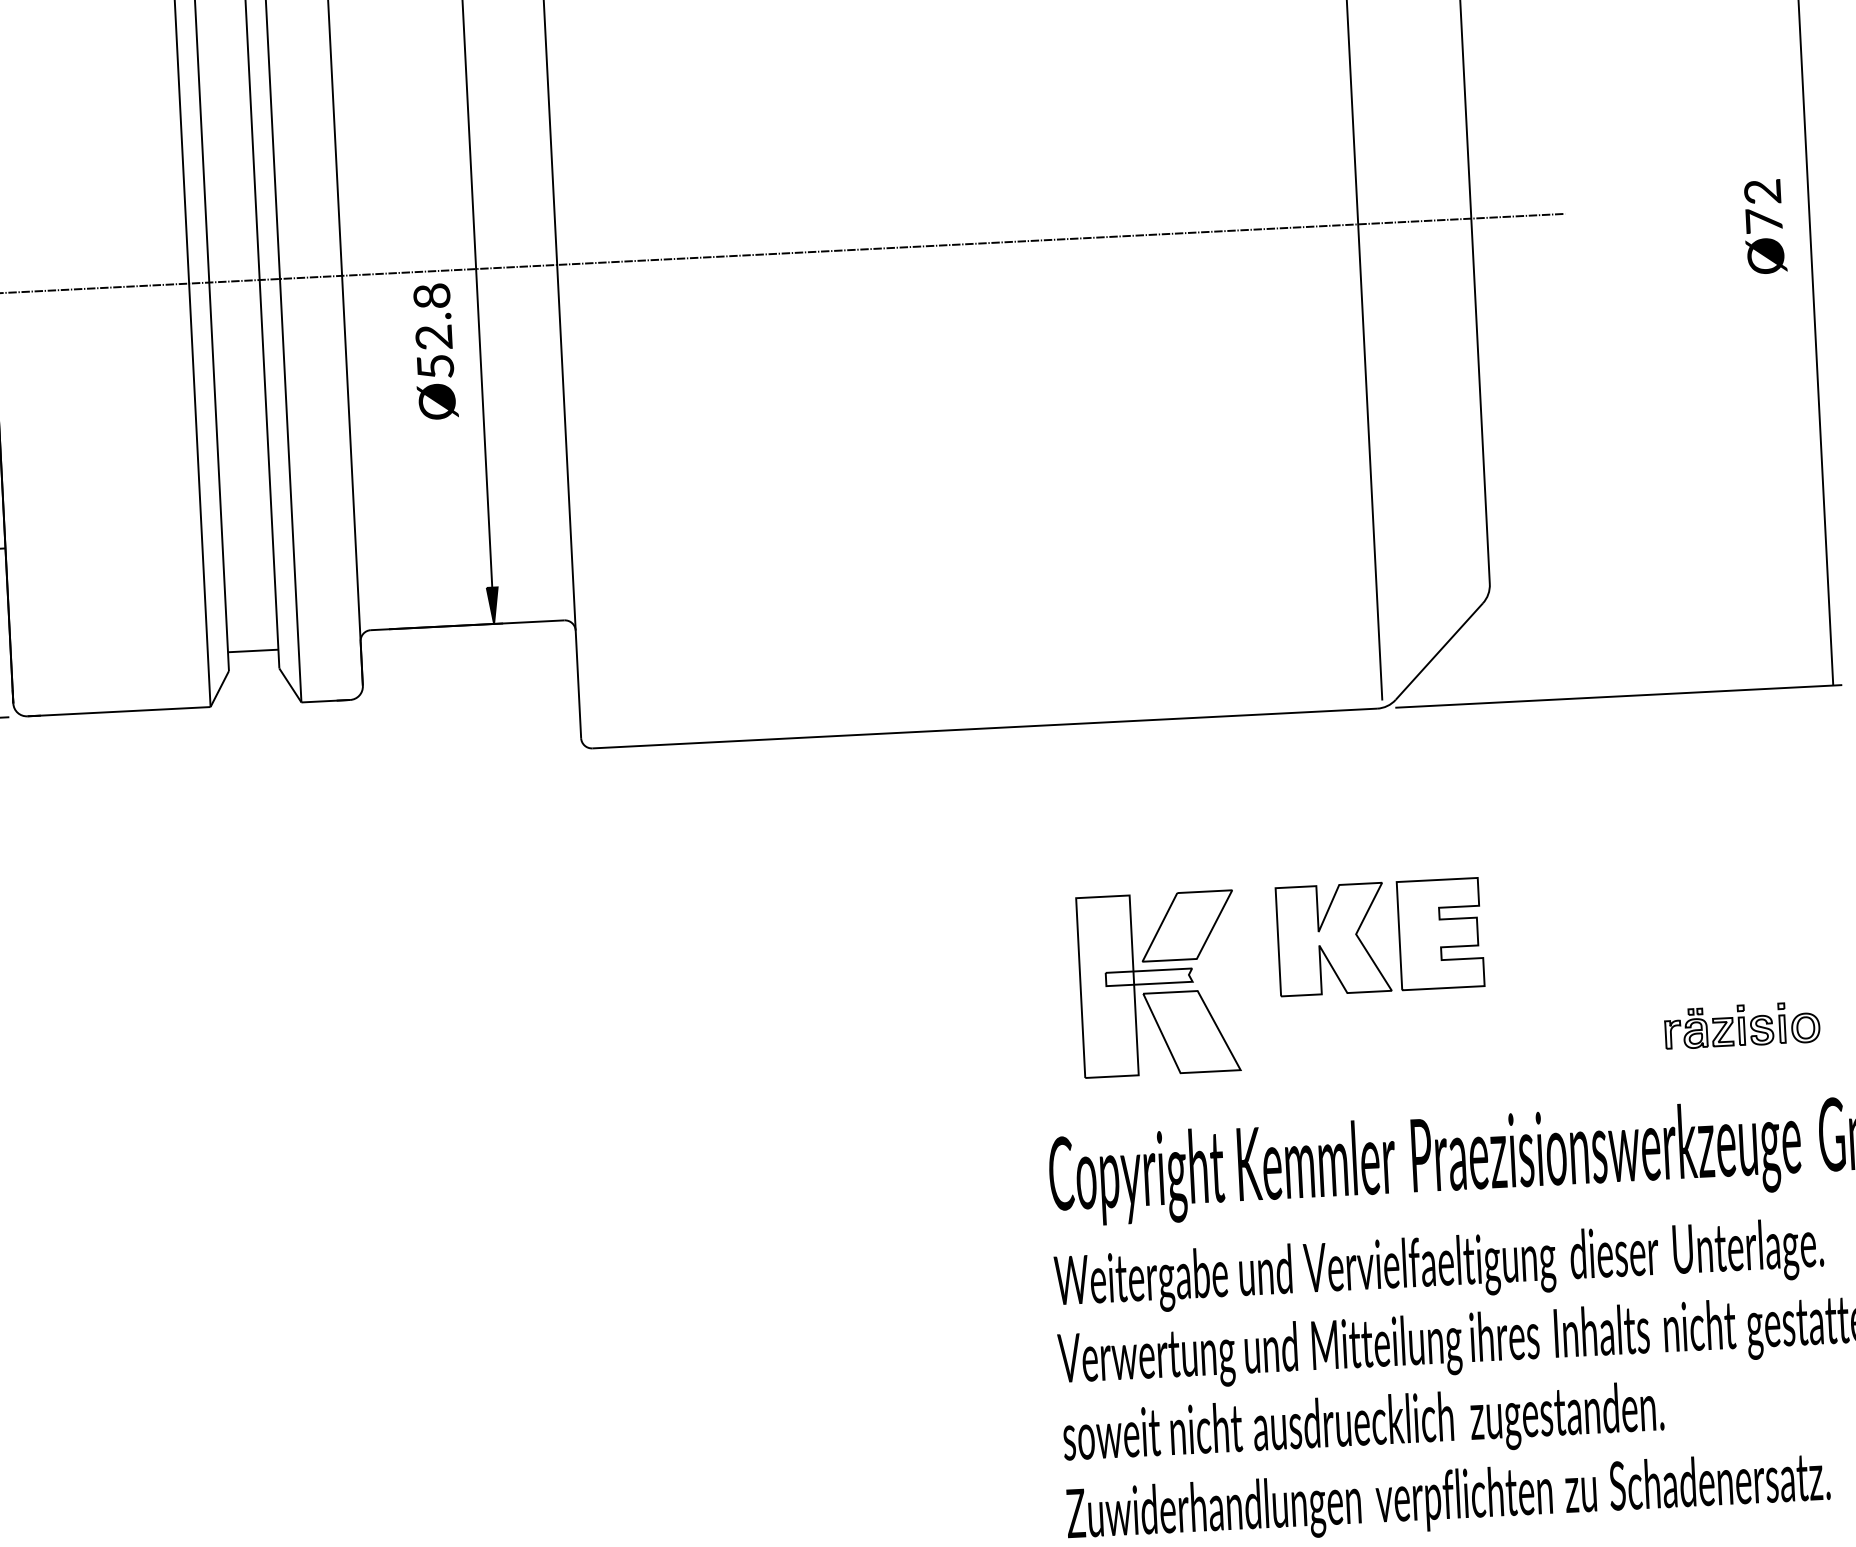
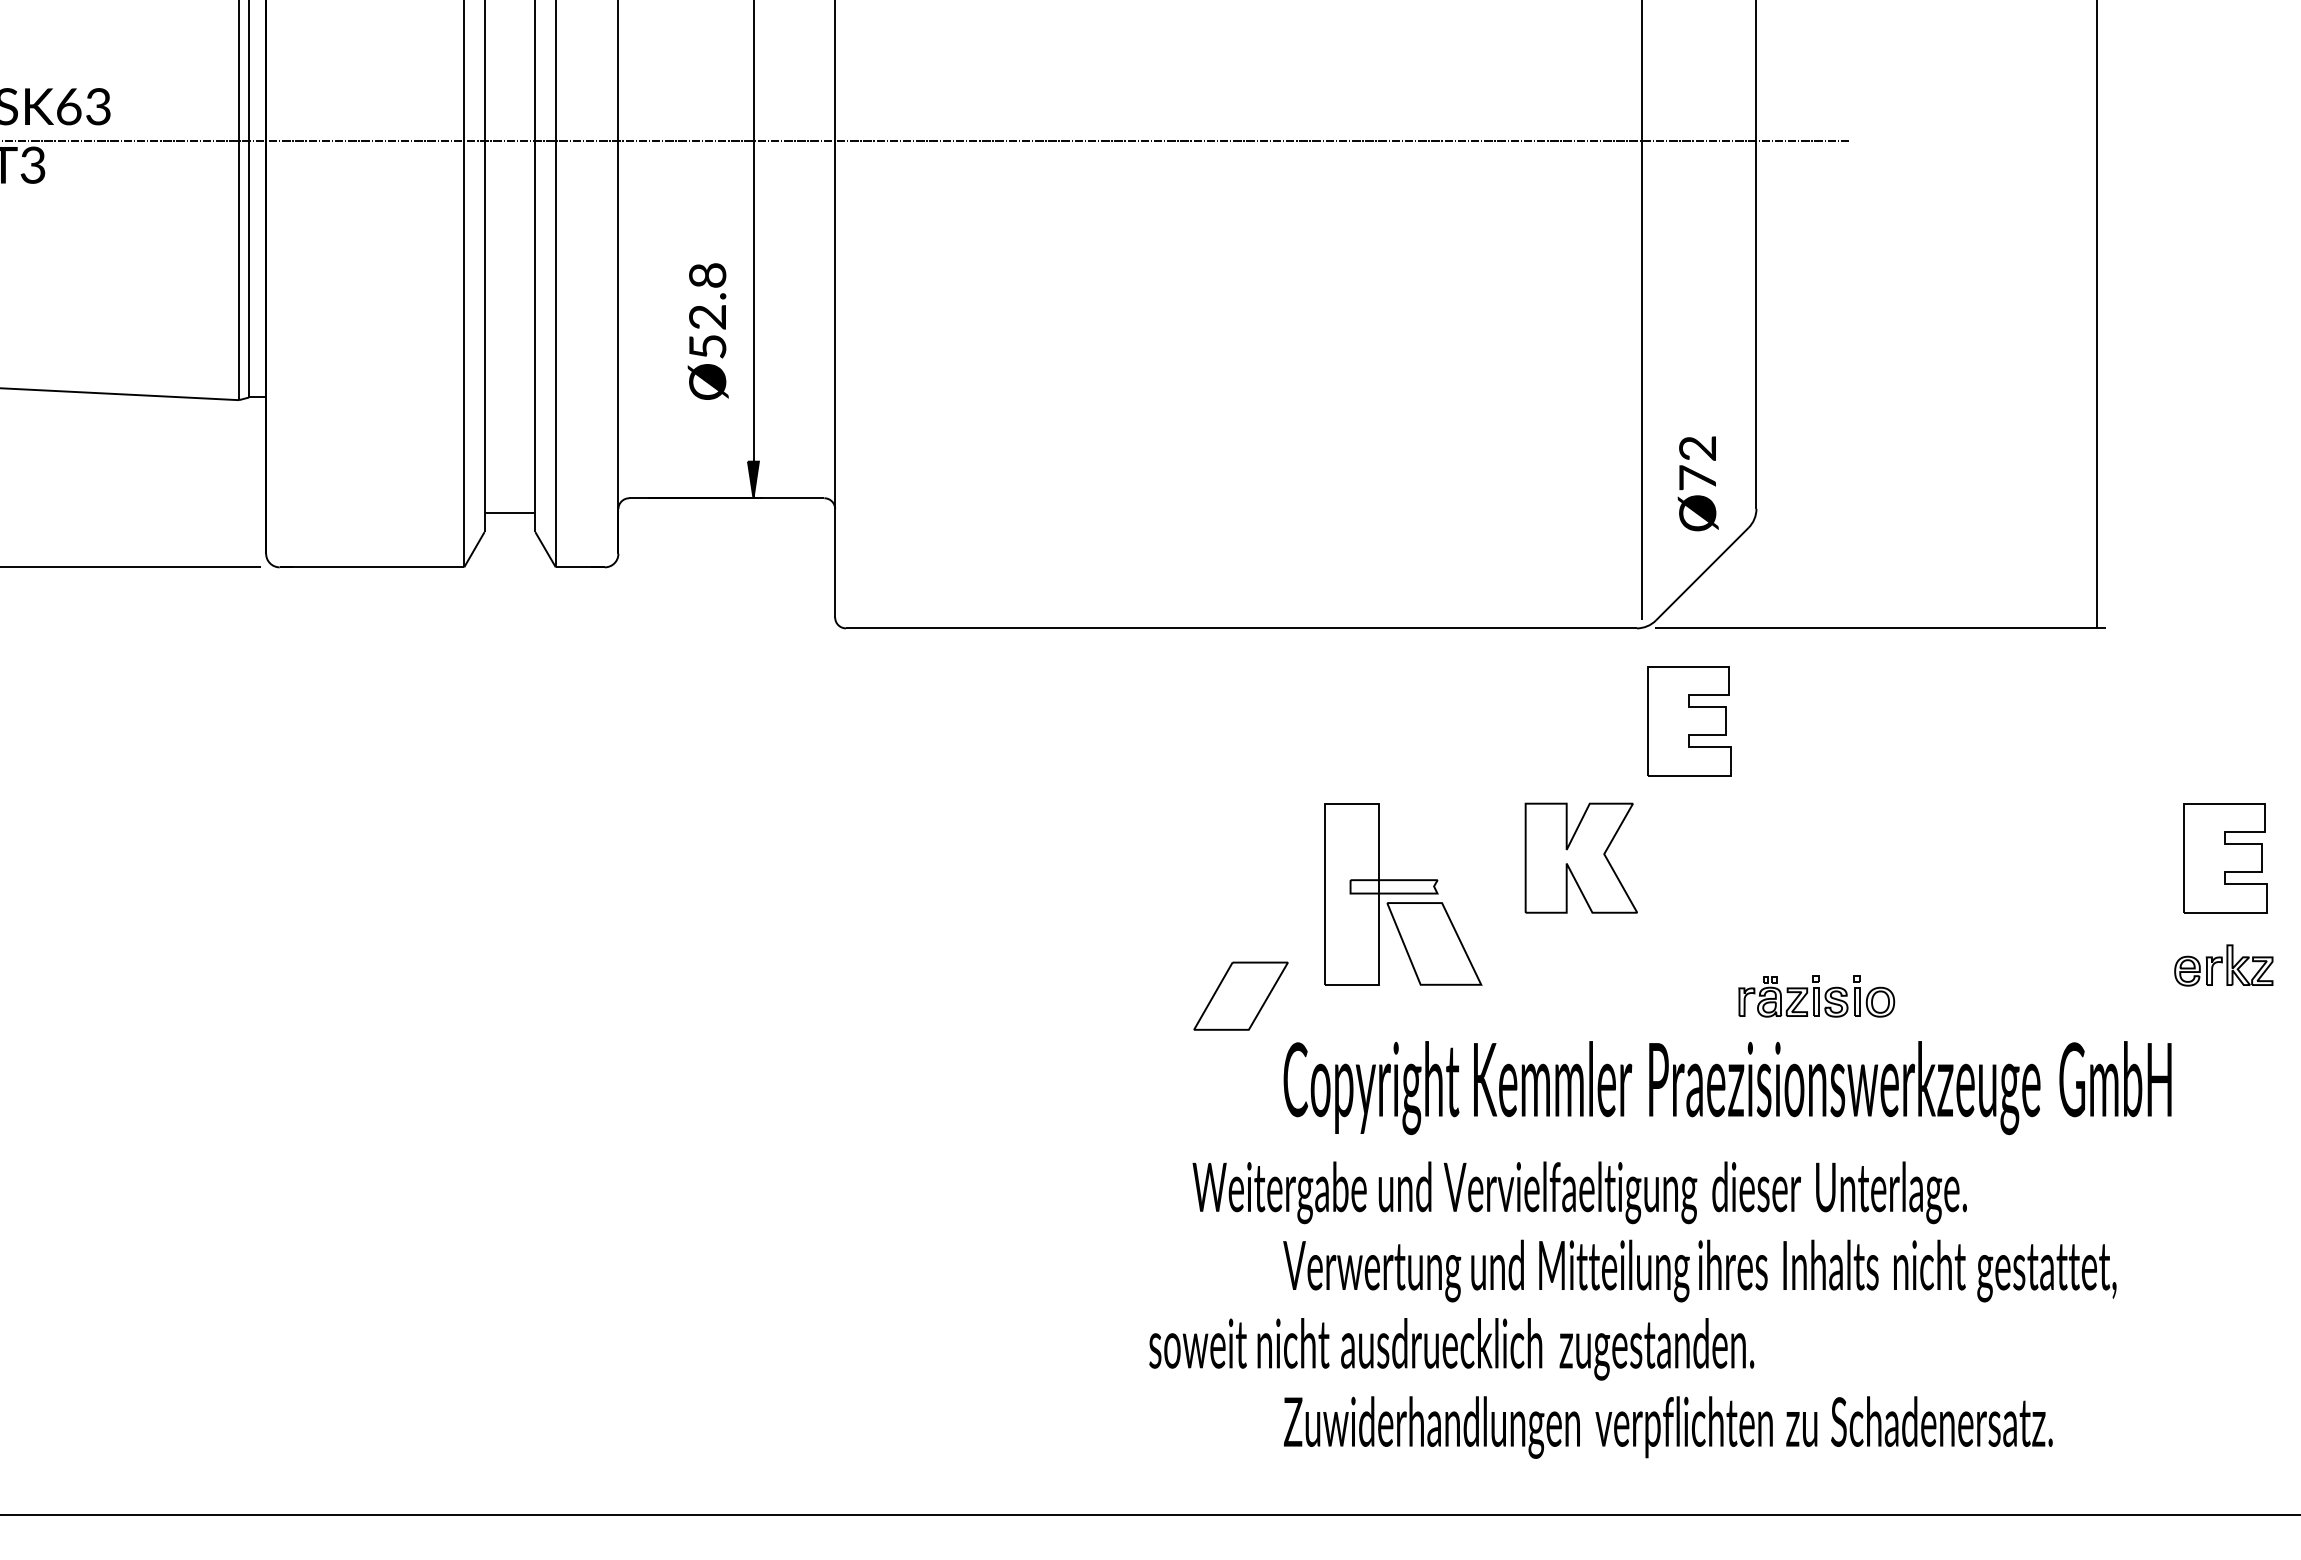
text: (1764, 226) -> (1697, 483), moved
text: (434, 351) -> (707, 331), moved
part: (1186, 925) -> (1240, 995), moved
part: (1440, 934) -> (1689, 721), moved
part: (1742, 1025) -> (1816, 996), moved
text: (1438, 1266) -> (1579, 1192), moved
text: (1363, 1426) -> (1451, 1349), moved

